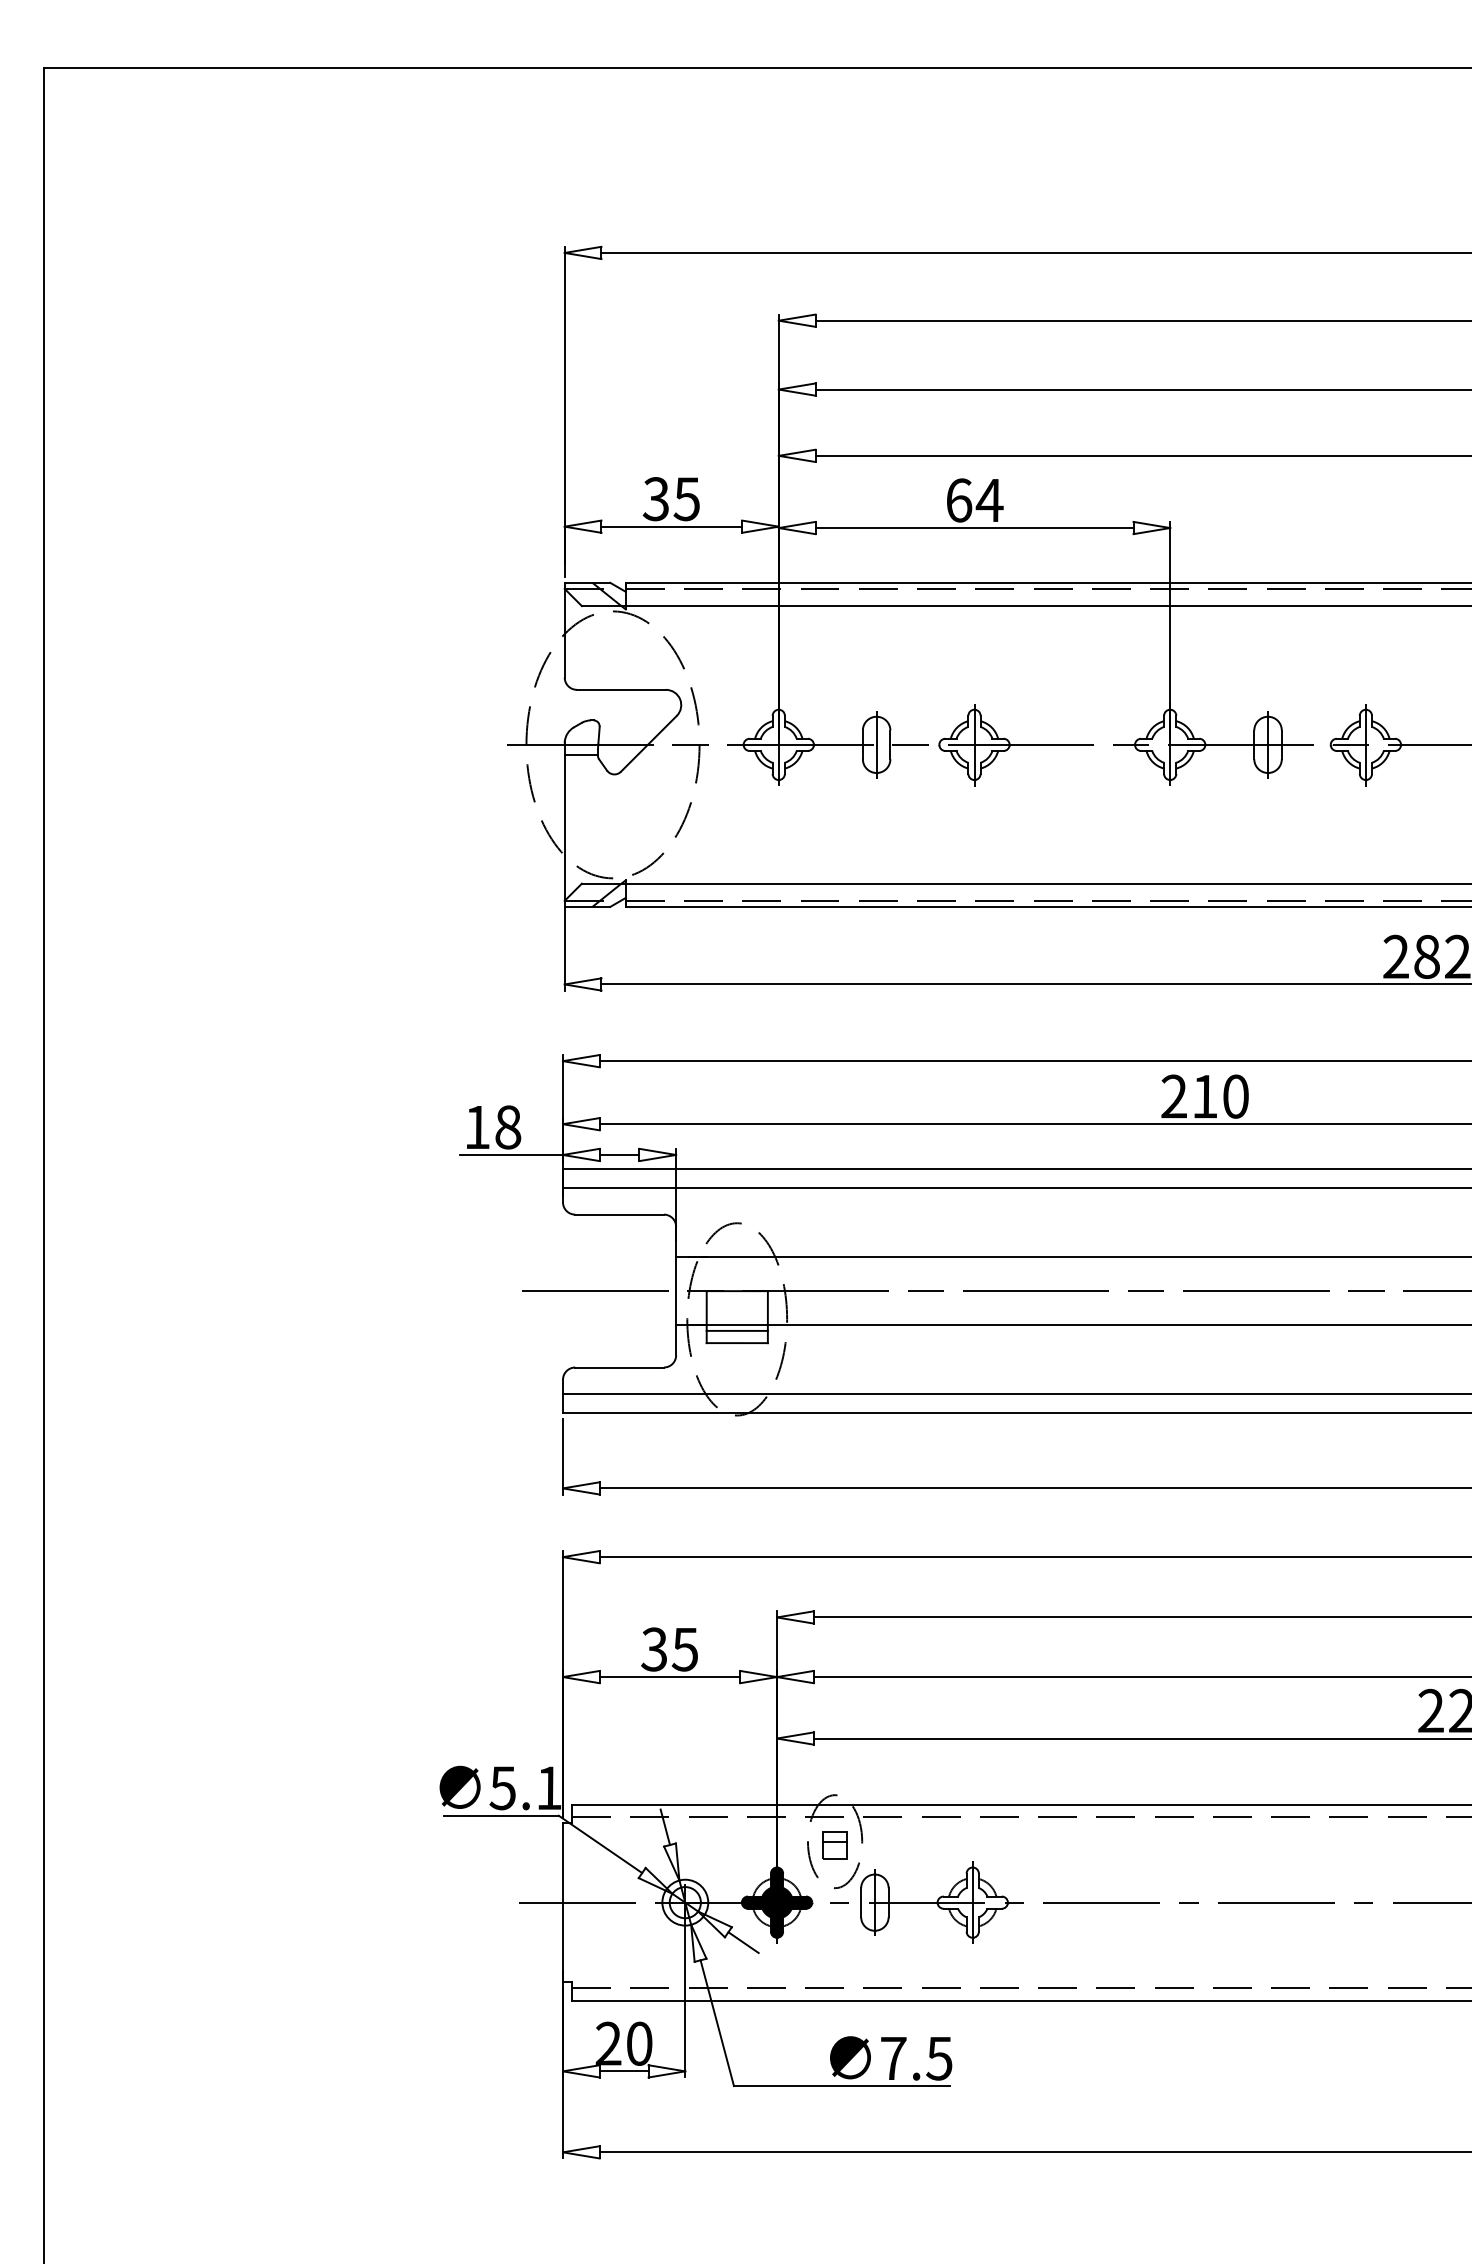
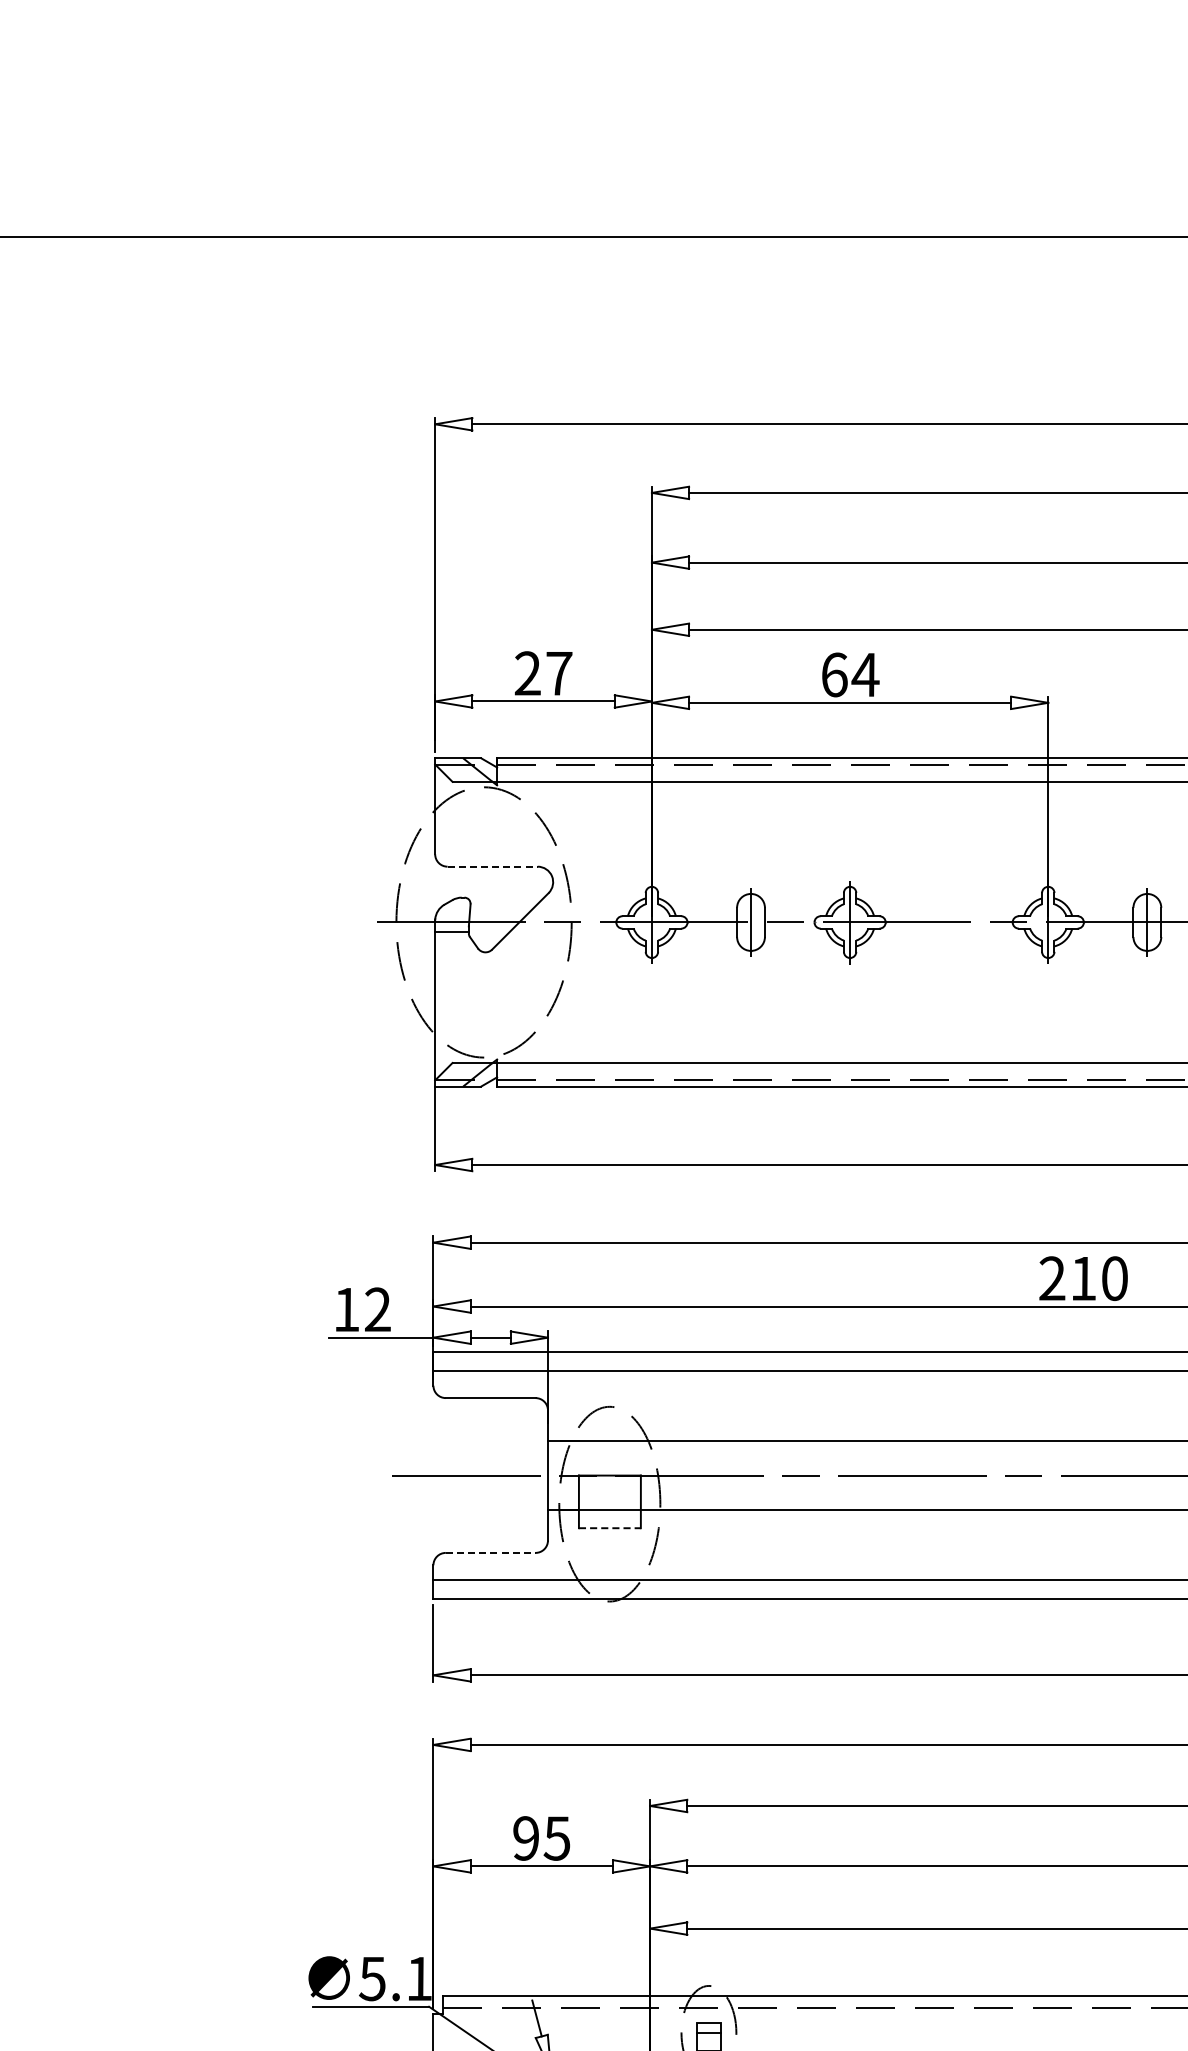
text: (671, 499) -> (543, 673), 35 -> 27
line: (621, 689) -> (492, 866), solid -> dashed
text: (508, 1127) -> (378, 1309), 18 -> 12
line: (736, 1330) -> (609, 1515), removed
line: (737, 1343) -> (610, 1528), solid -> dashed
line: (620, 1367) -> (491, 1552), solid -> dashed
text: (654, 1649) -> (526, 1838), 35 -> 95

